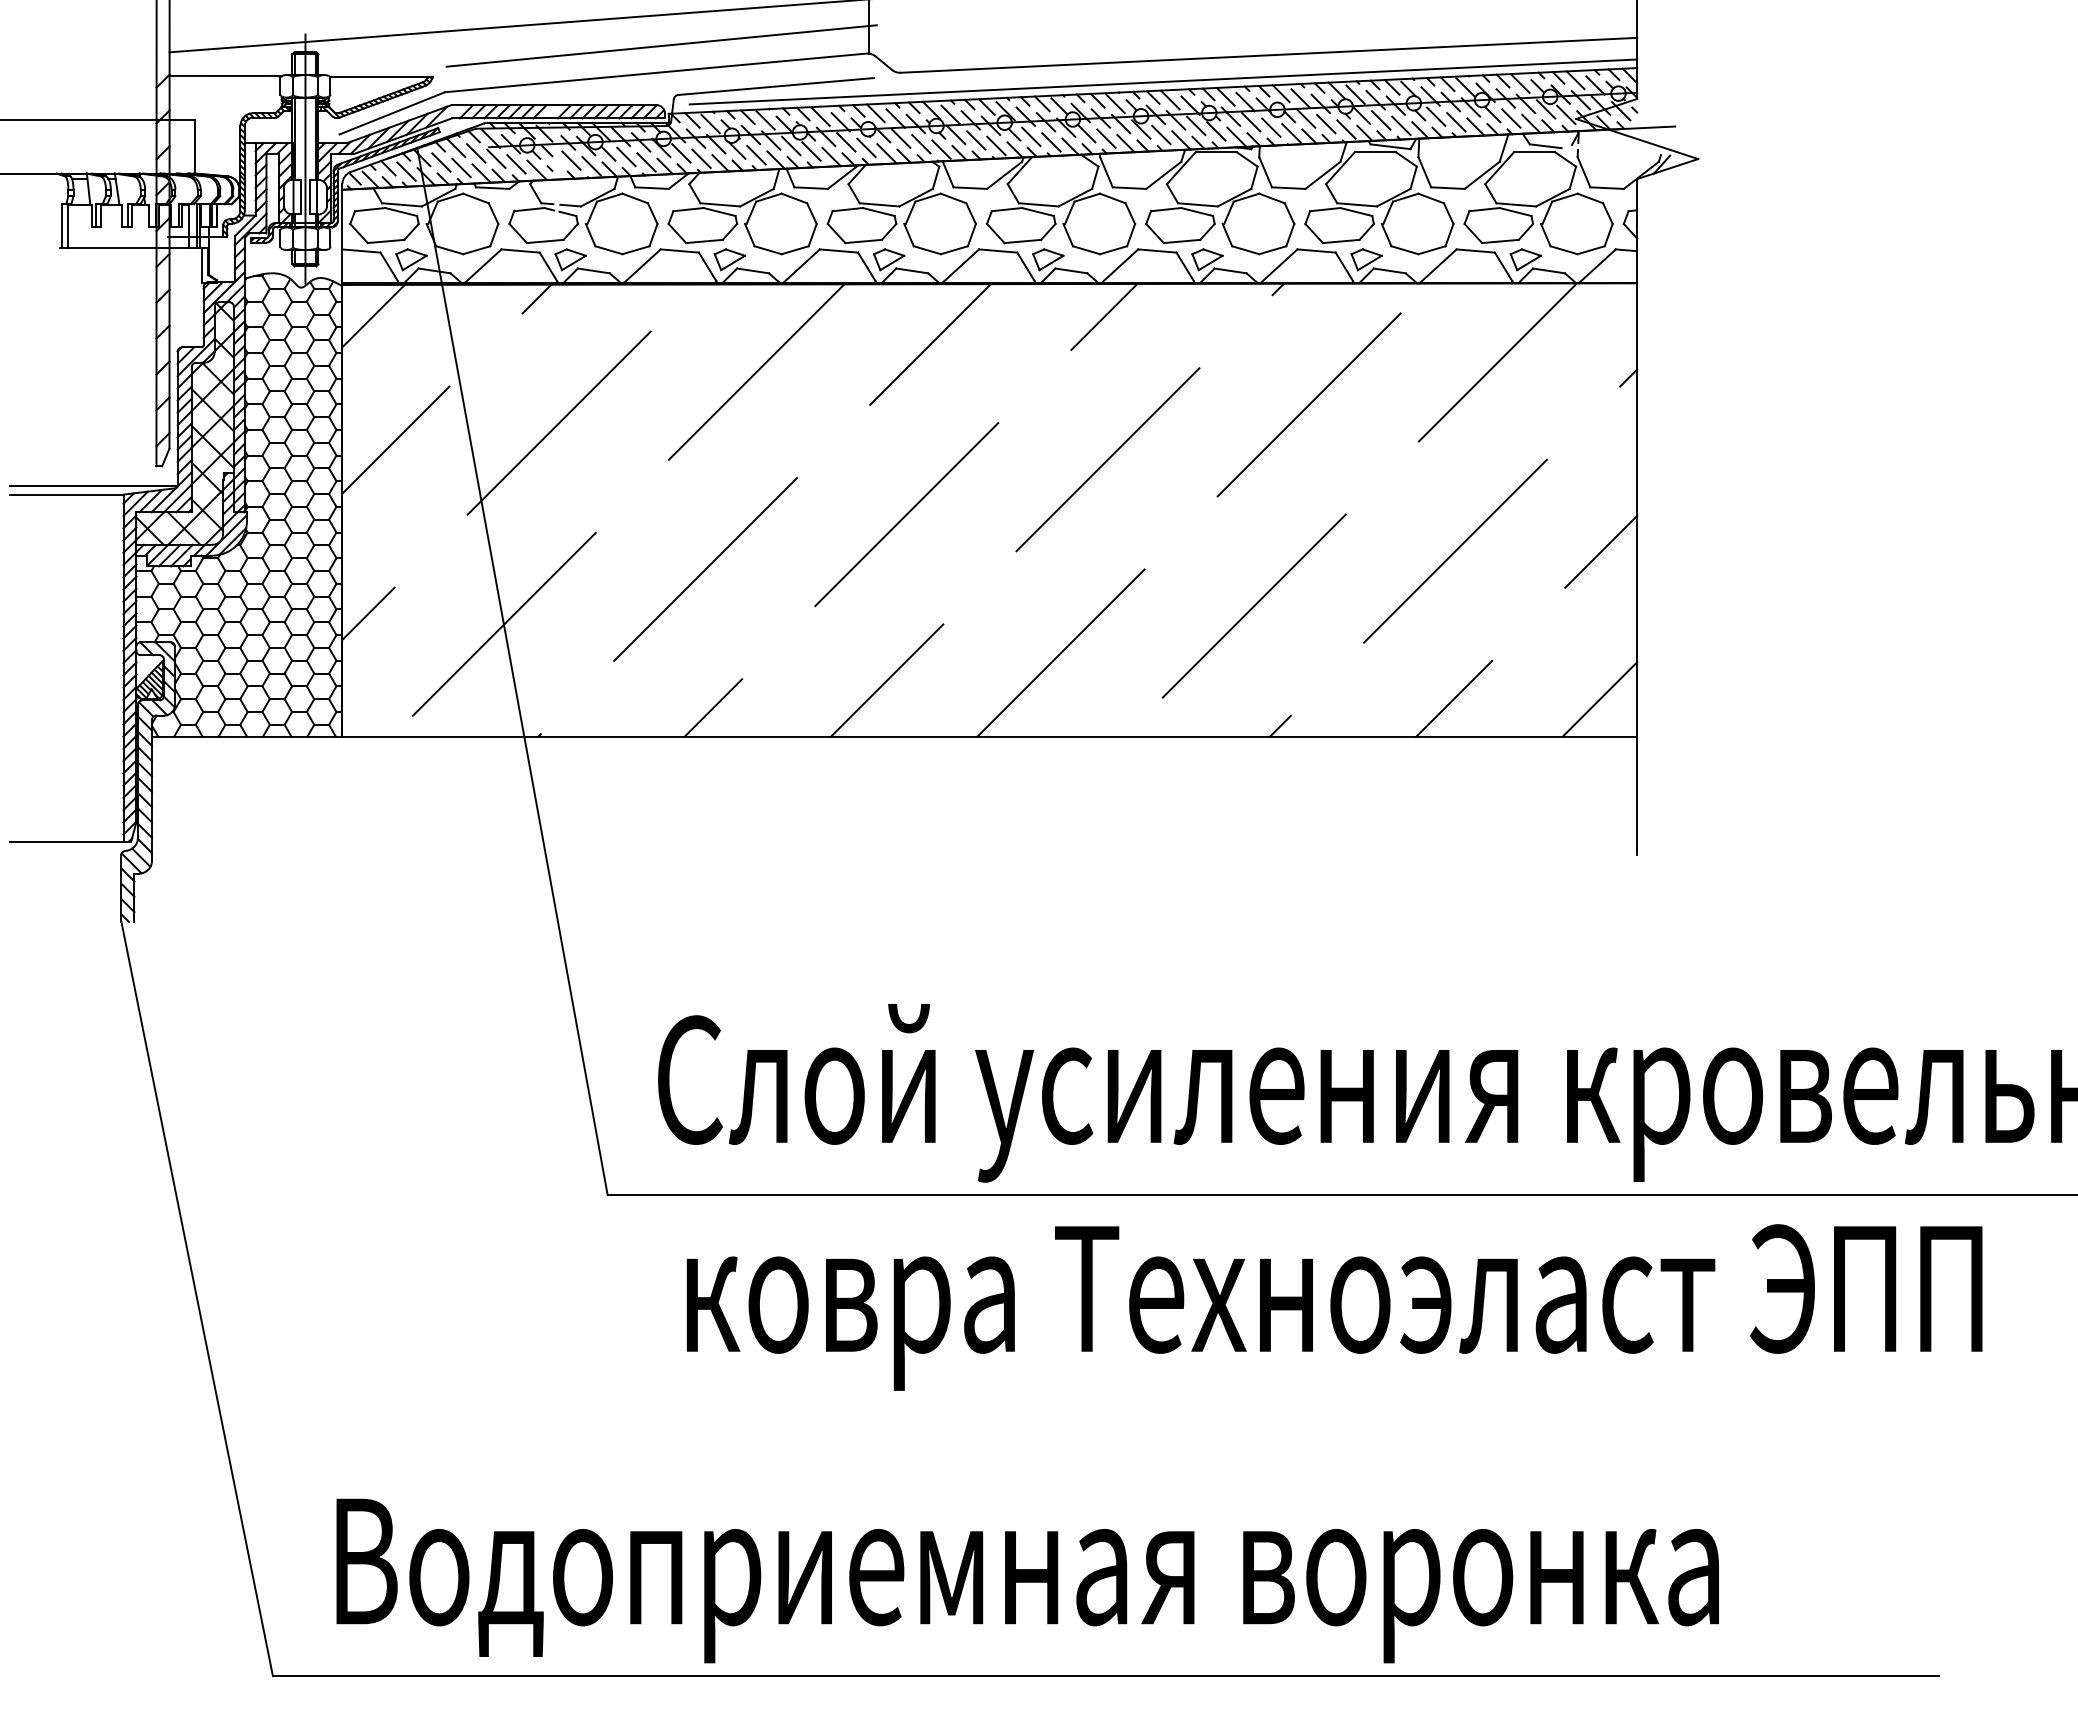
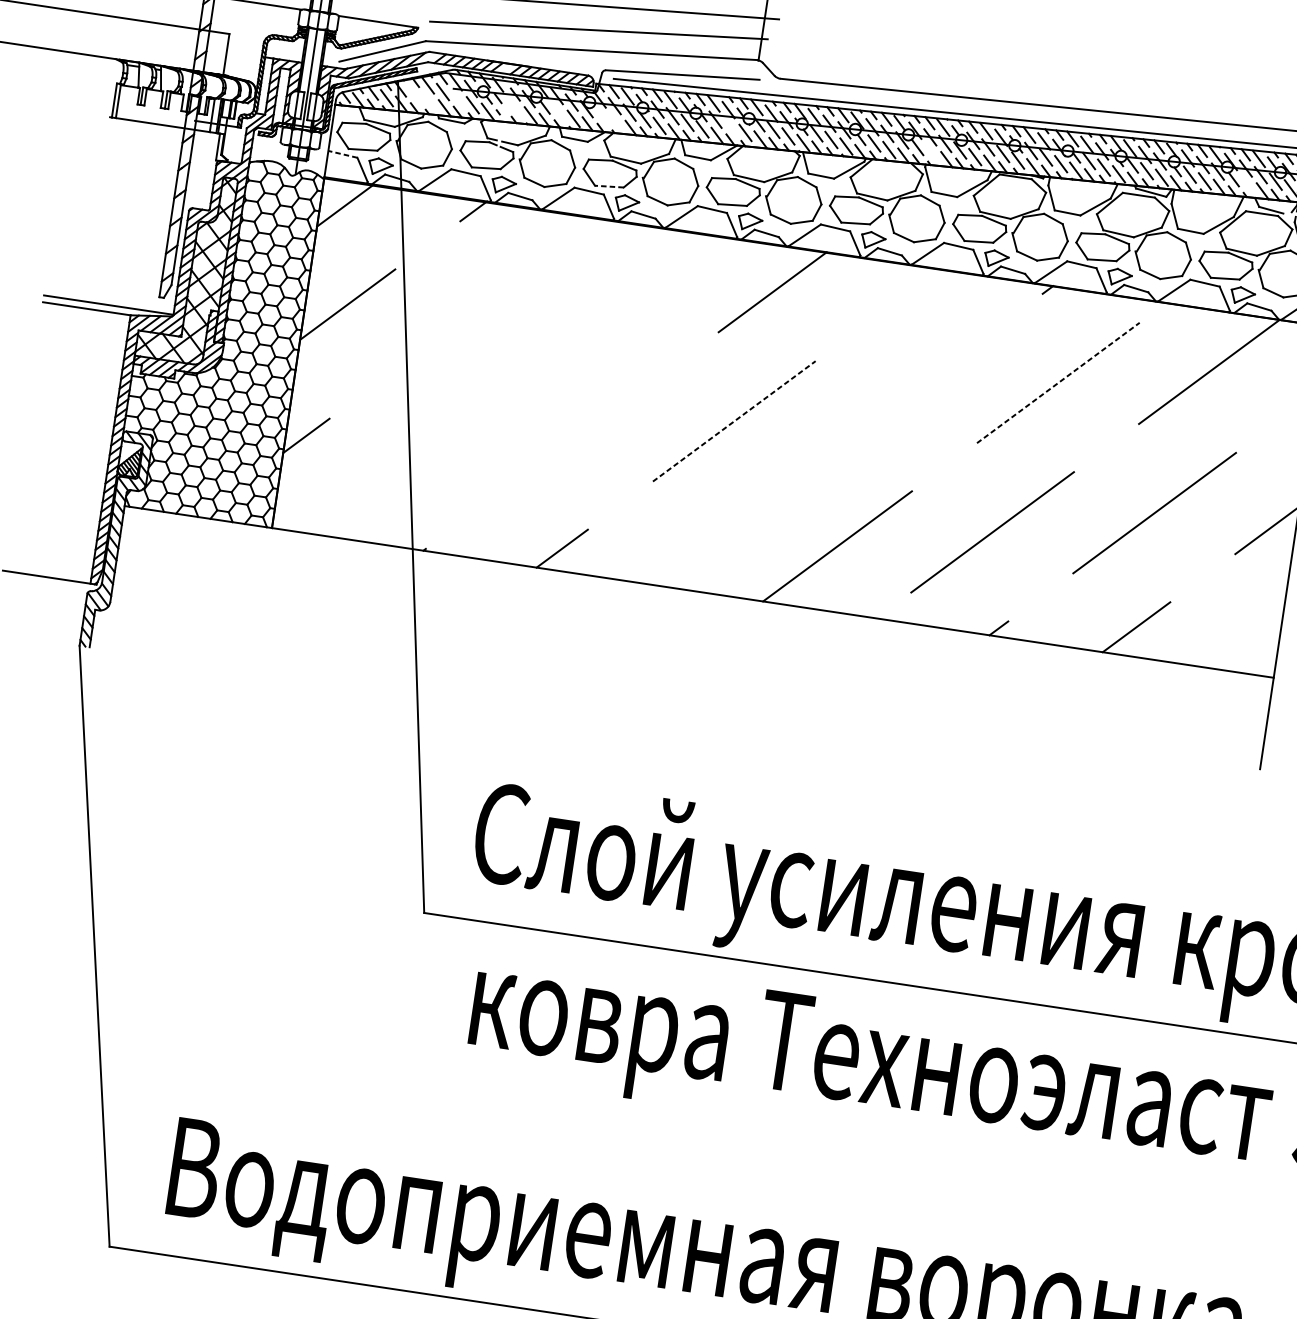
line: (1511, 118) -> (1248, 184), removed
line: (1106, 138) -> (932, 153), removed
line: (846, 142) -> (730, 126), removed
line: (681, 153) -> (601, 115), removed
line: (626, 156) -> (558, 111), removed
line: (496, 158) -> (458, 98), removed
line: (701, 158) -> (616, 122), removed
line: (571, 160) -> (515, 108), removed
line: (441, 162) -> (415, 95), removed
line: (461, 167) -> (429, 101), removed
line: (703, 241) -> (608, 186), solid -> dashed
line: (360, 250) -> (342, 153), solid -> dashed
line: (1104, 316) -> (910, 290), removed
line: (756, 371) -> (634, 293), removed
line: (1309, 404) -> (1058, 382), solid -> dashed
line: (558, 422) -> (475, 309), removed
line: (1107, 459) -> (896, 401), removed
line: (907, 514) -> (734, 421), solid -> dashed
line: (705, 569) -> (572, 440), removed
line: (503, 623) -> (409, 458), removed
line: (886, 680) -> (699, 547), removed
line: (1599, 699) -> (1248, 644), removed

